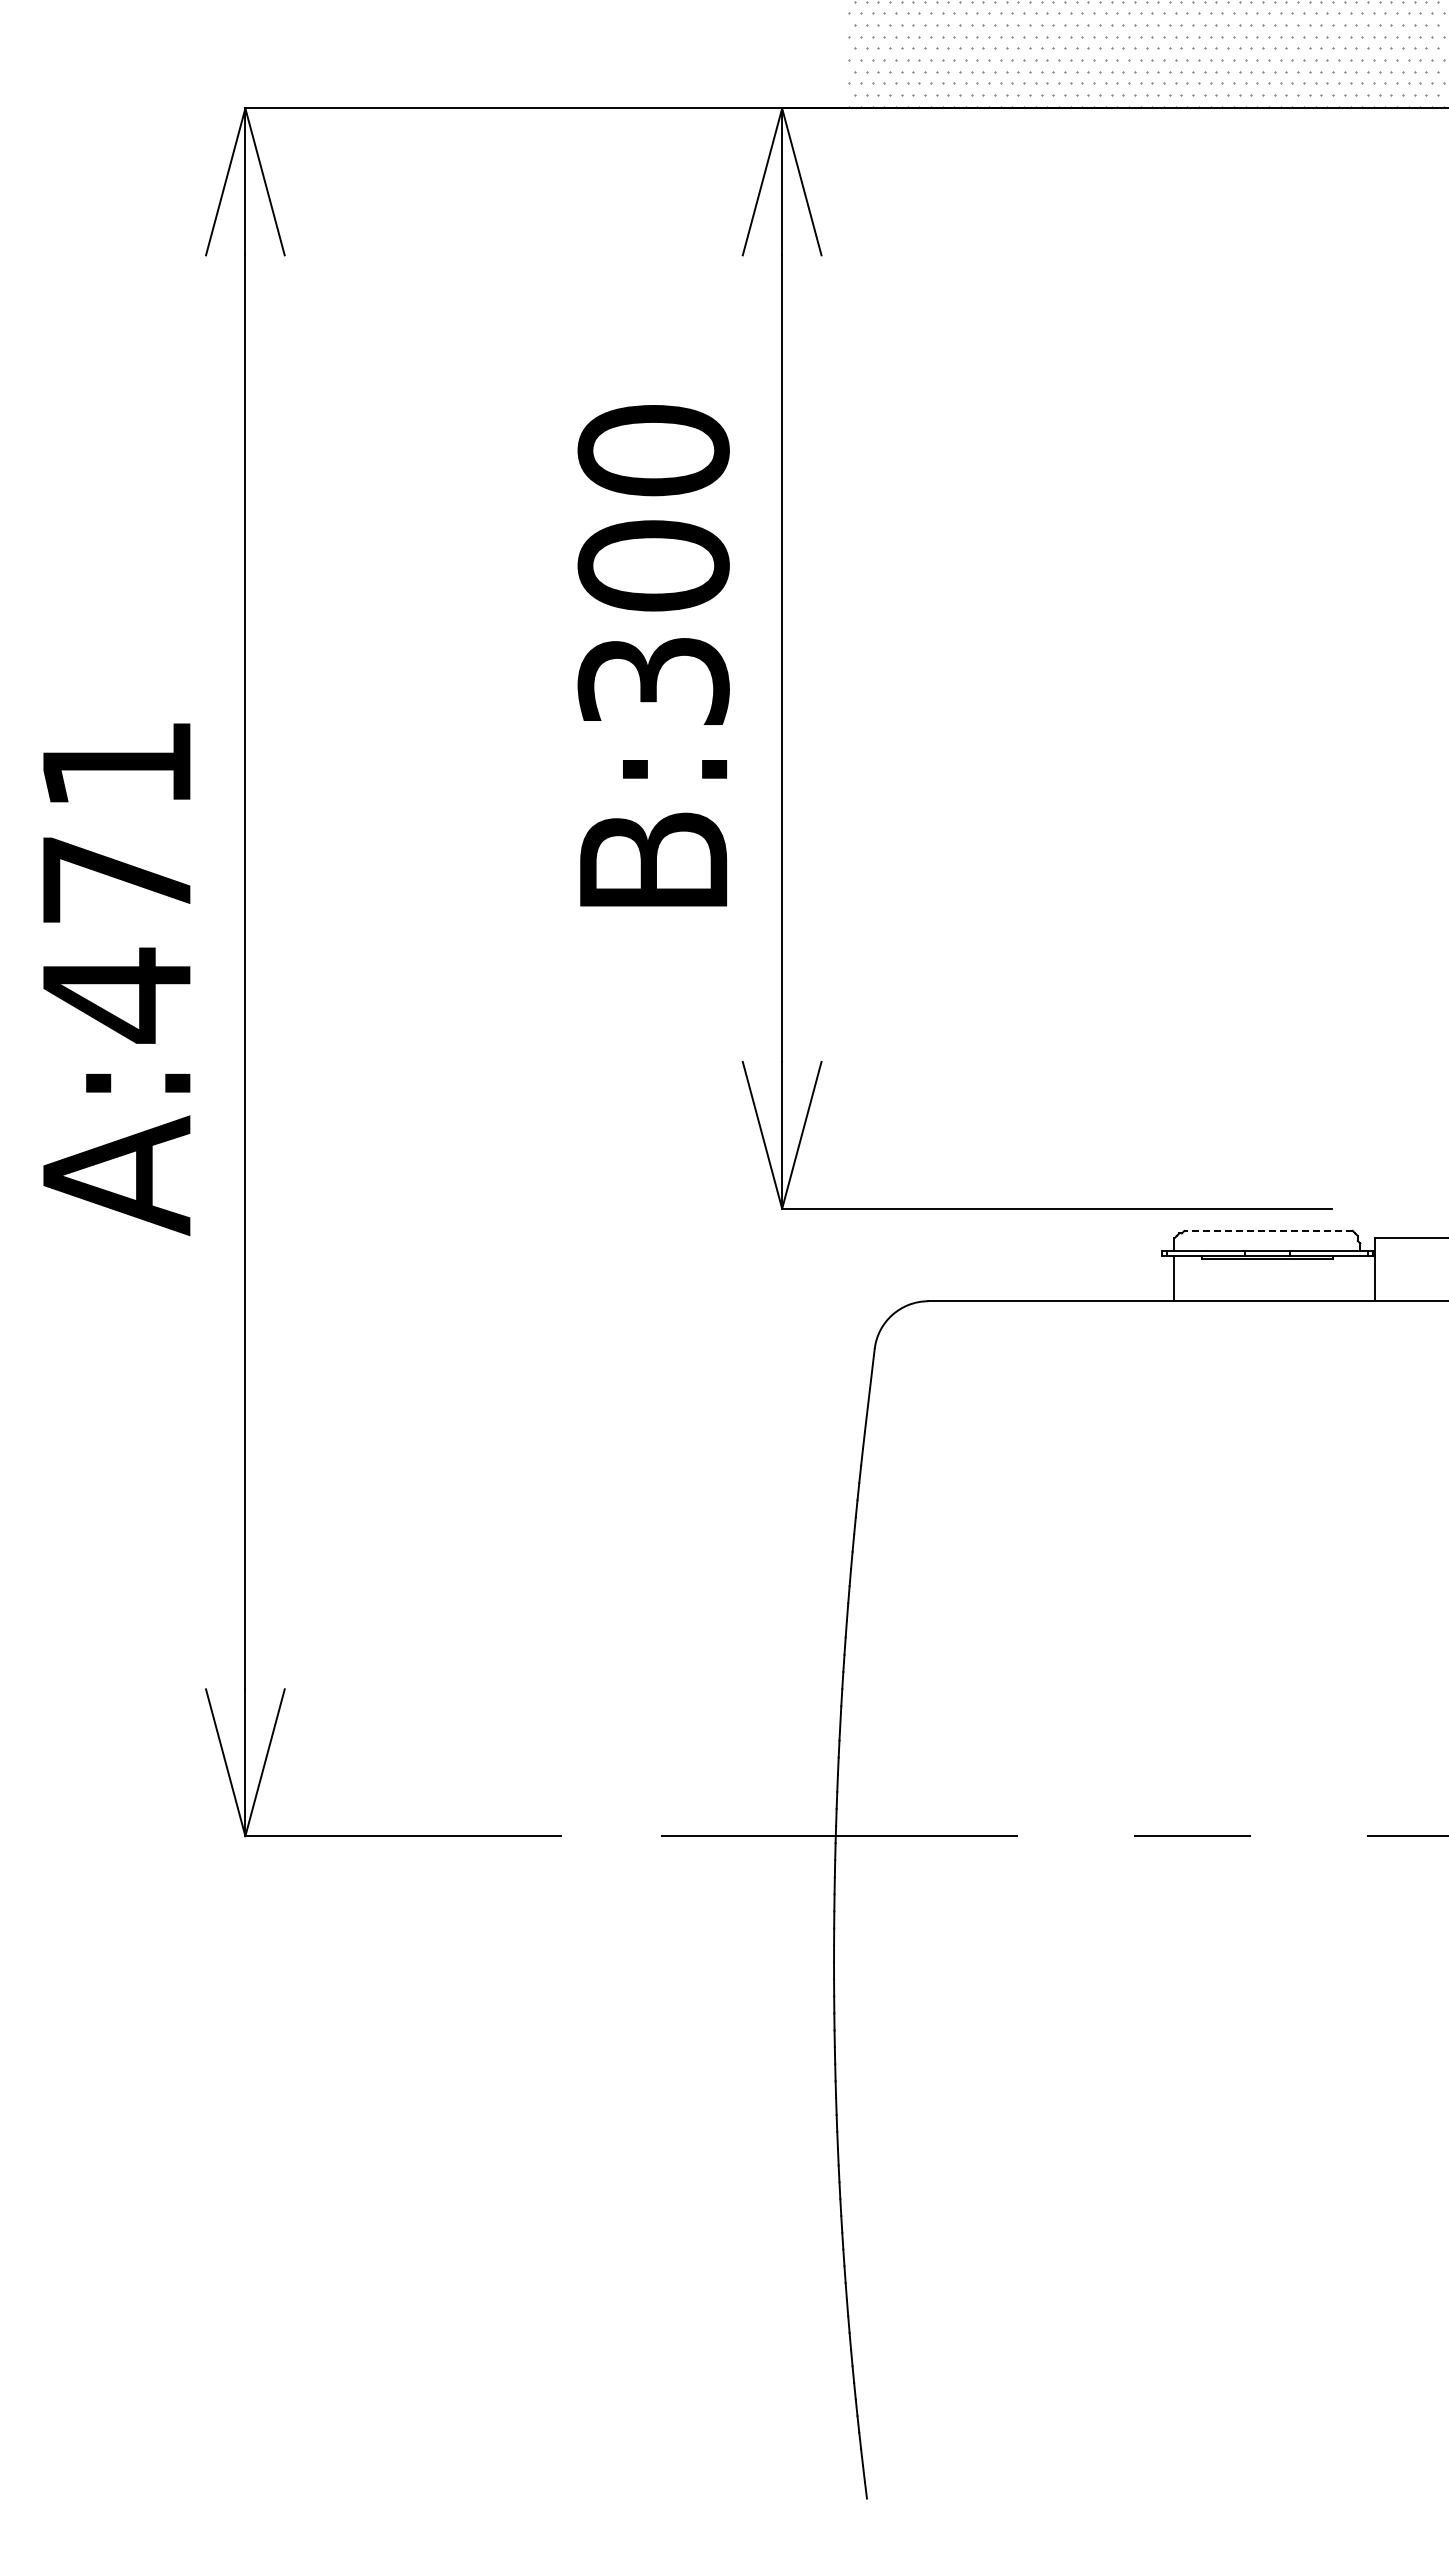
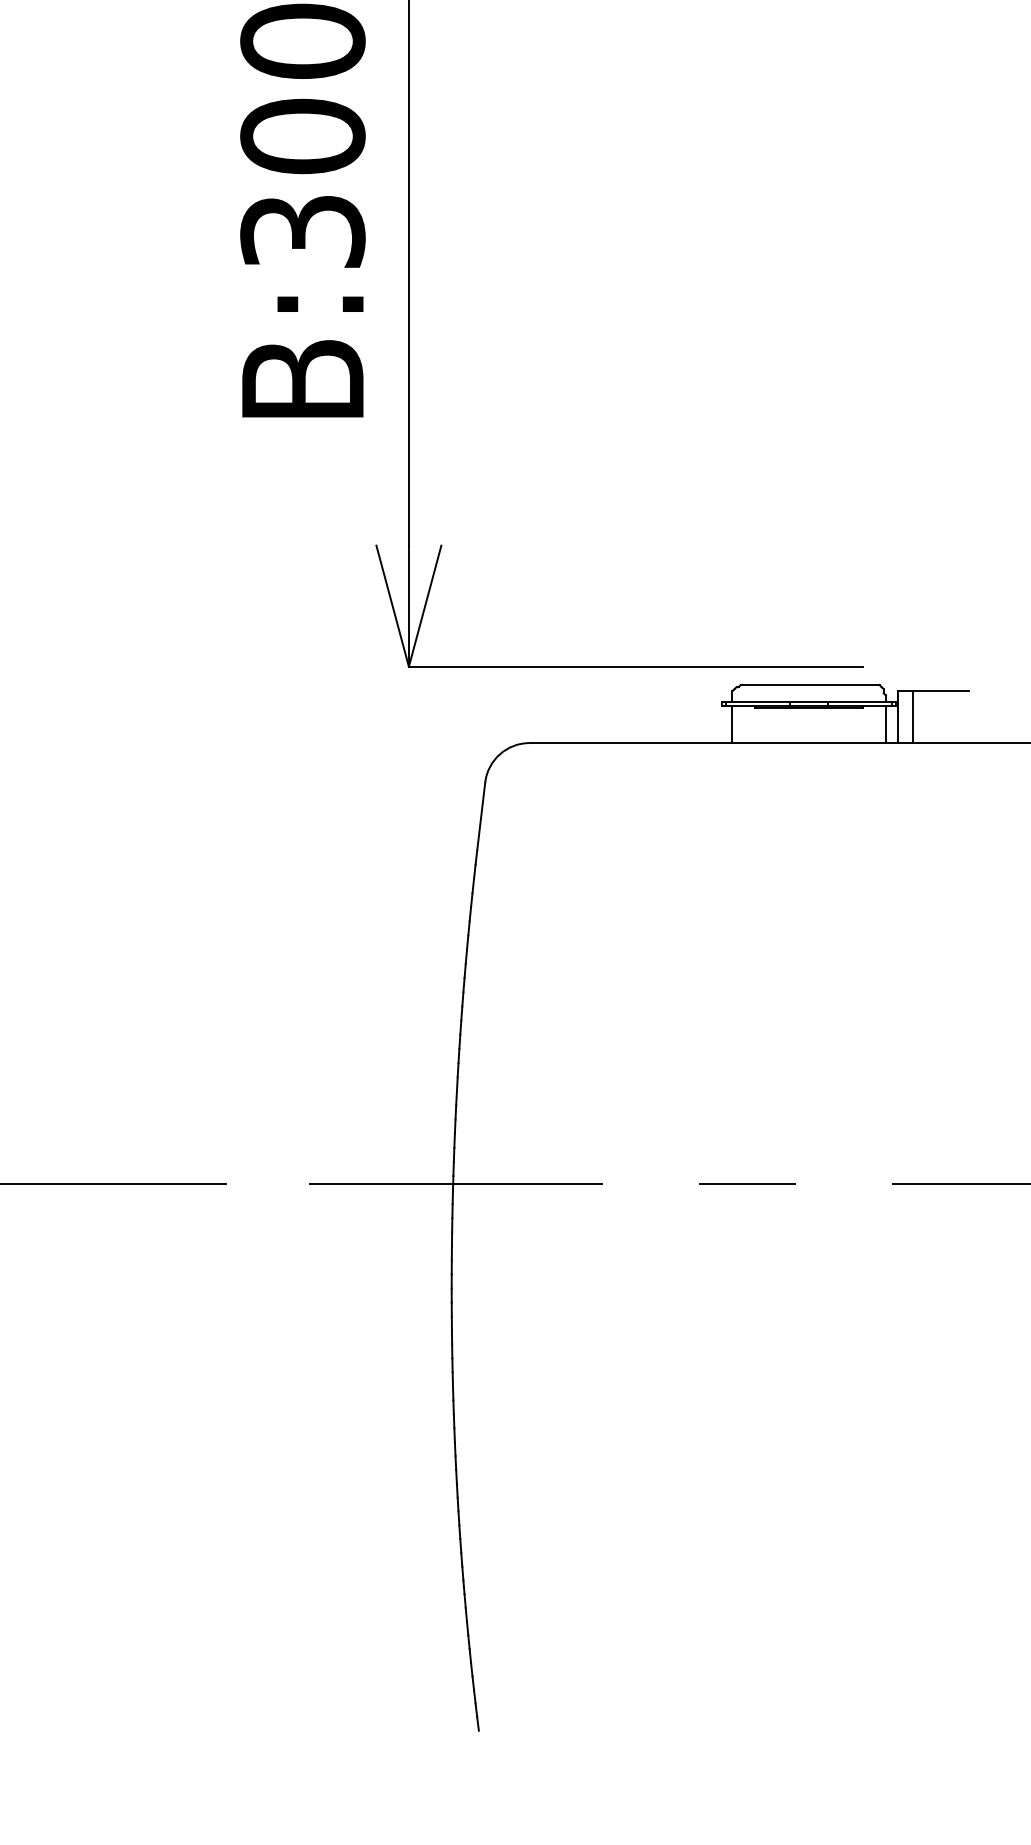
line: (1268, 1230) -> (810, 684), dashed -> solid
line: (1392, 1269) -> (912, 716), added
line: (1360, 1278) -> (885, 724), added

